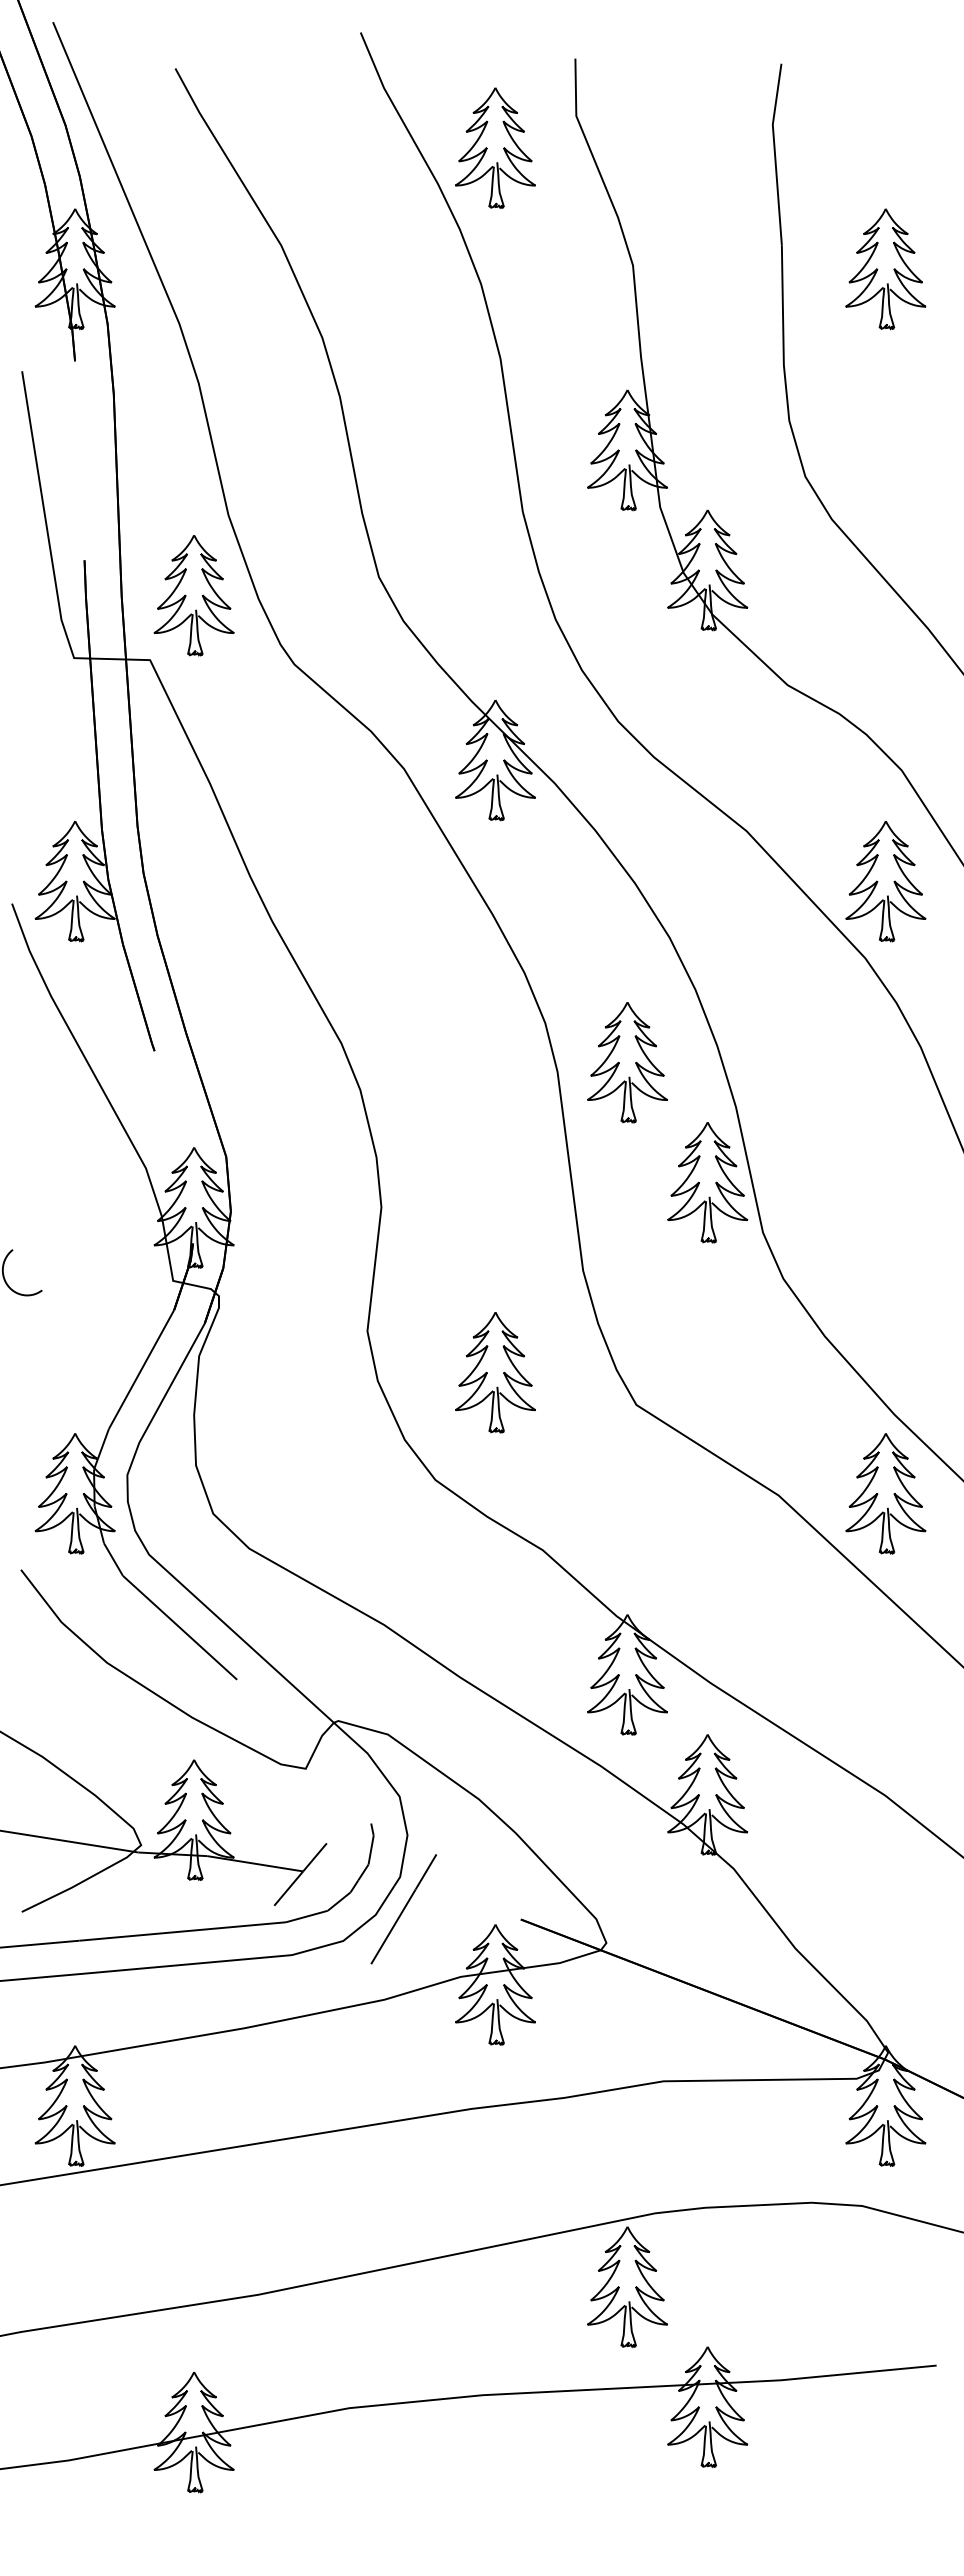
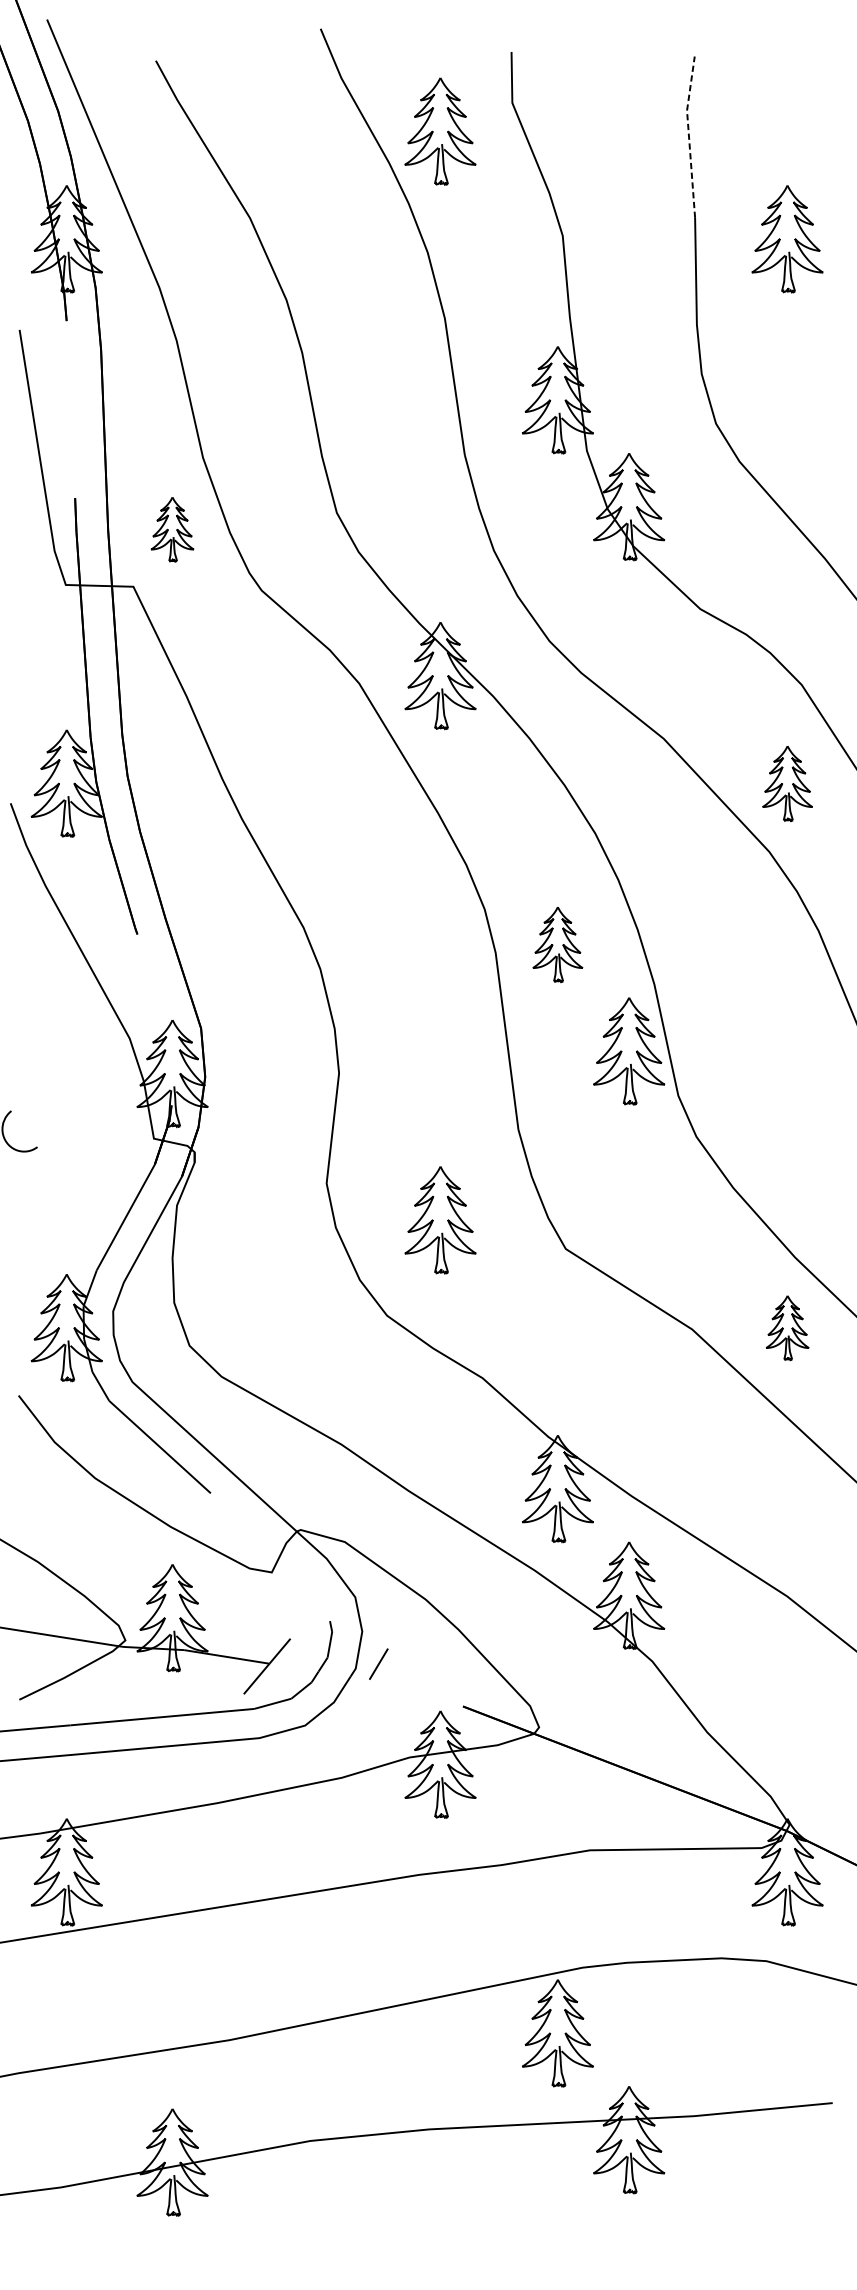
line: (774, 153) -> (688, 136), solid -> dashed
part: (193, 595) -> (171, 529), size x0.6
part: (885, 881) -> (787, 783), size x0.7
part: (627, 1062) -> (557, 944), size x0.7
part: (885, 1493) -> (787, 1327), size x0.6
line: (393, 1926) -> (349, 1712), removed

